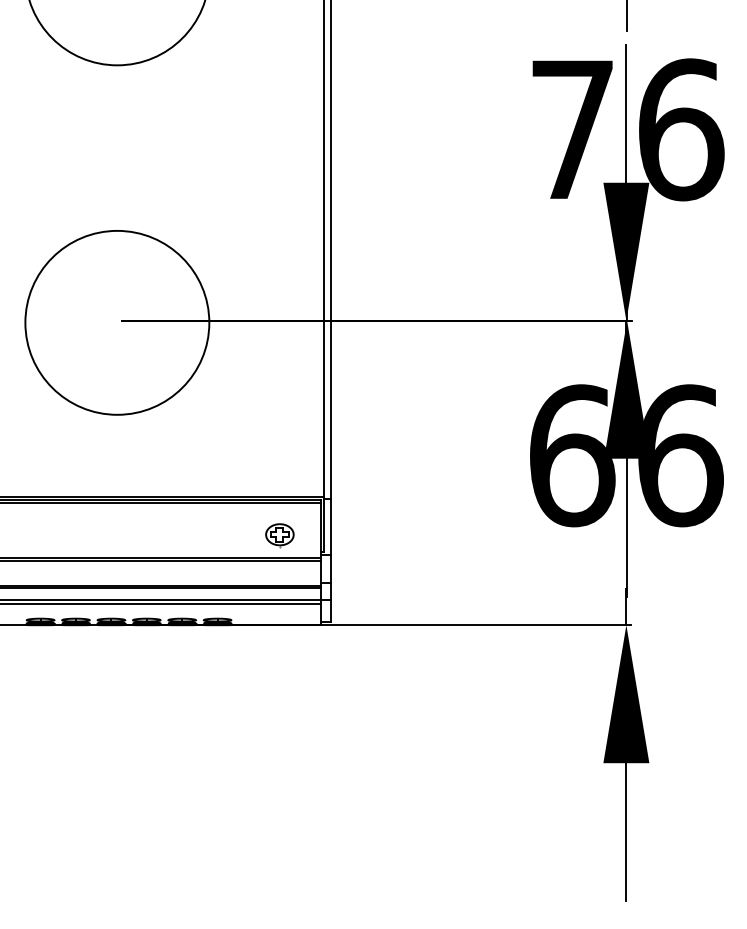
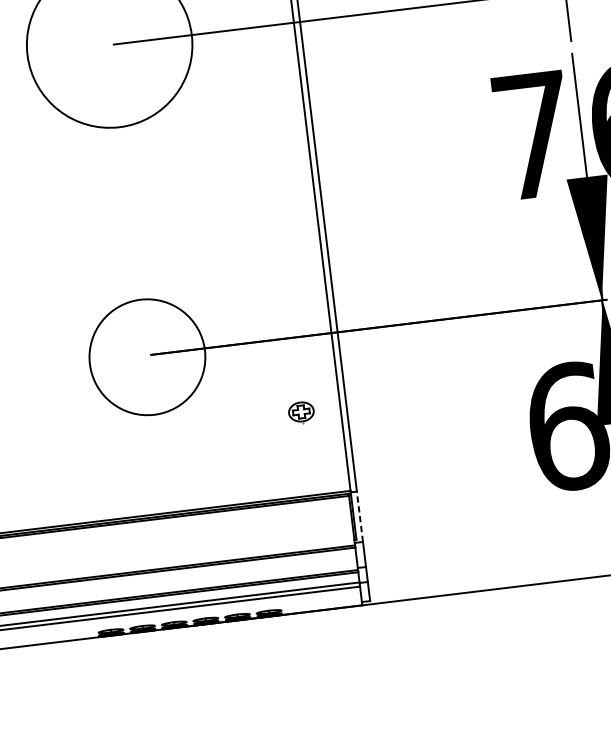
circle: (117, 322) -> (147, 356), size x0.7
line: (330, 526) -> (359, 516), solid -> dashed
part: (279, 535) -> (301, 412), moved

